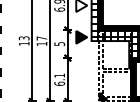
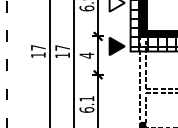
text: (23, 38) -> (37, 47), 13 -> 17
text: (59, 43) -> (86, 54), 5 -> 4

